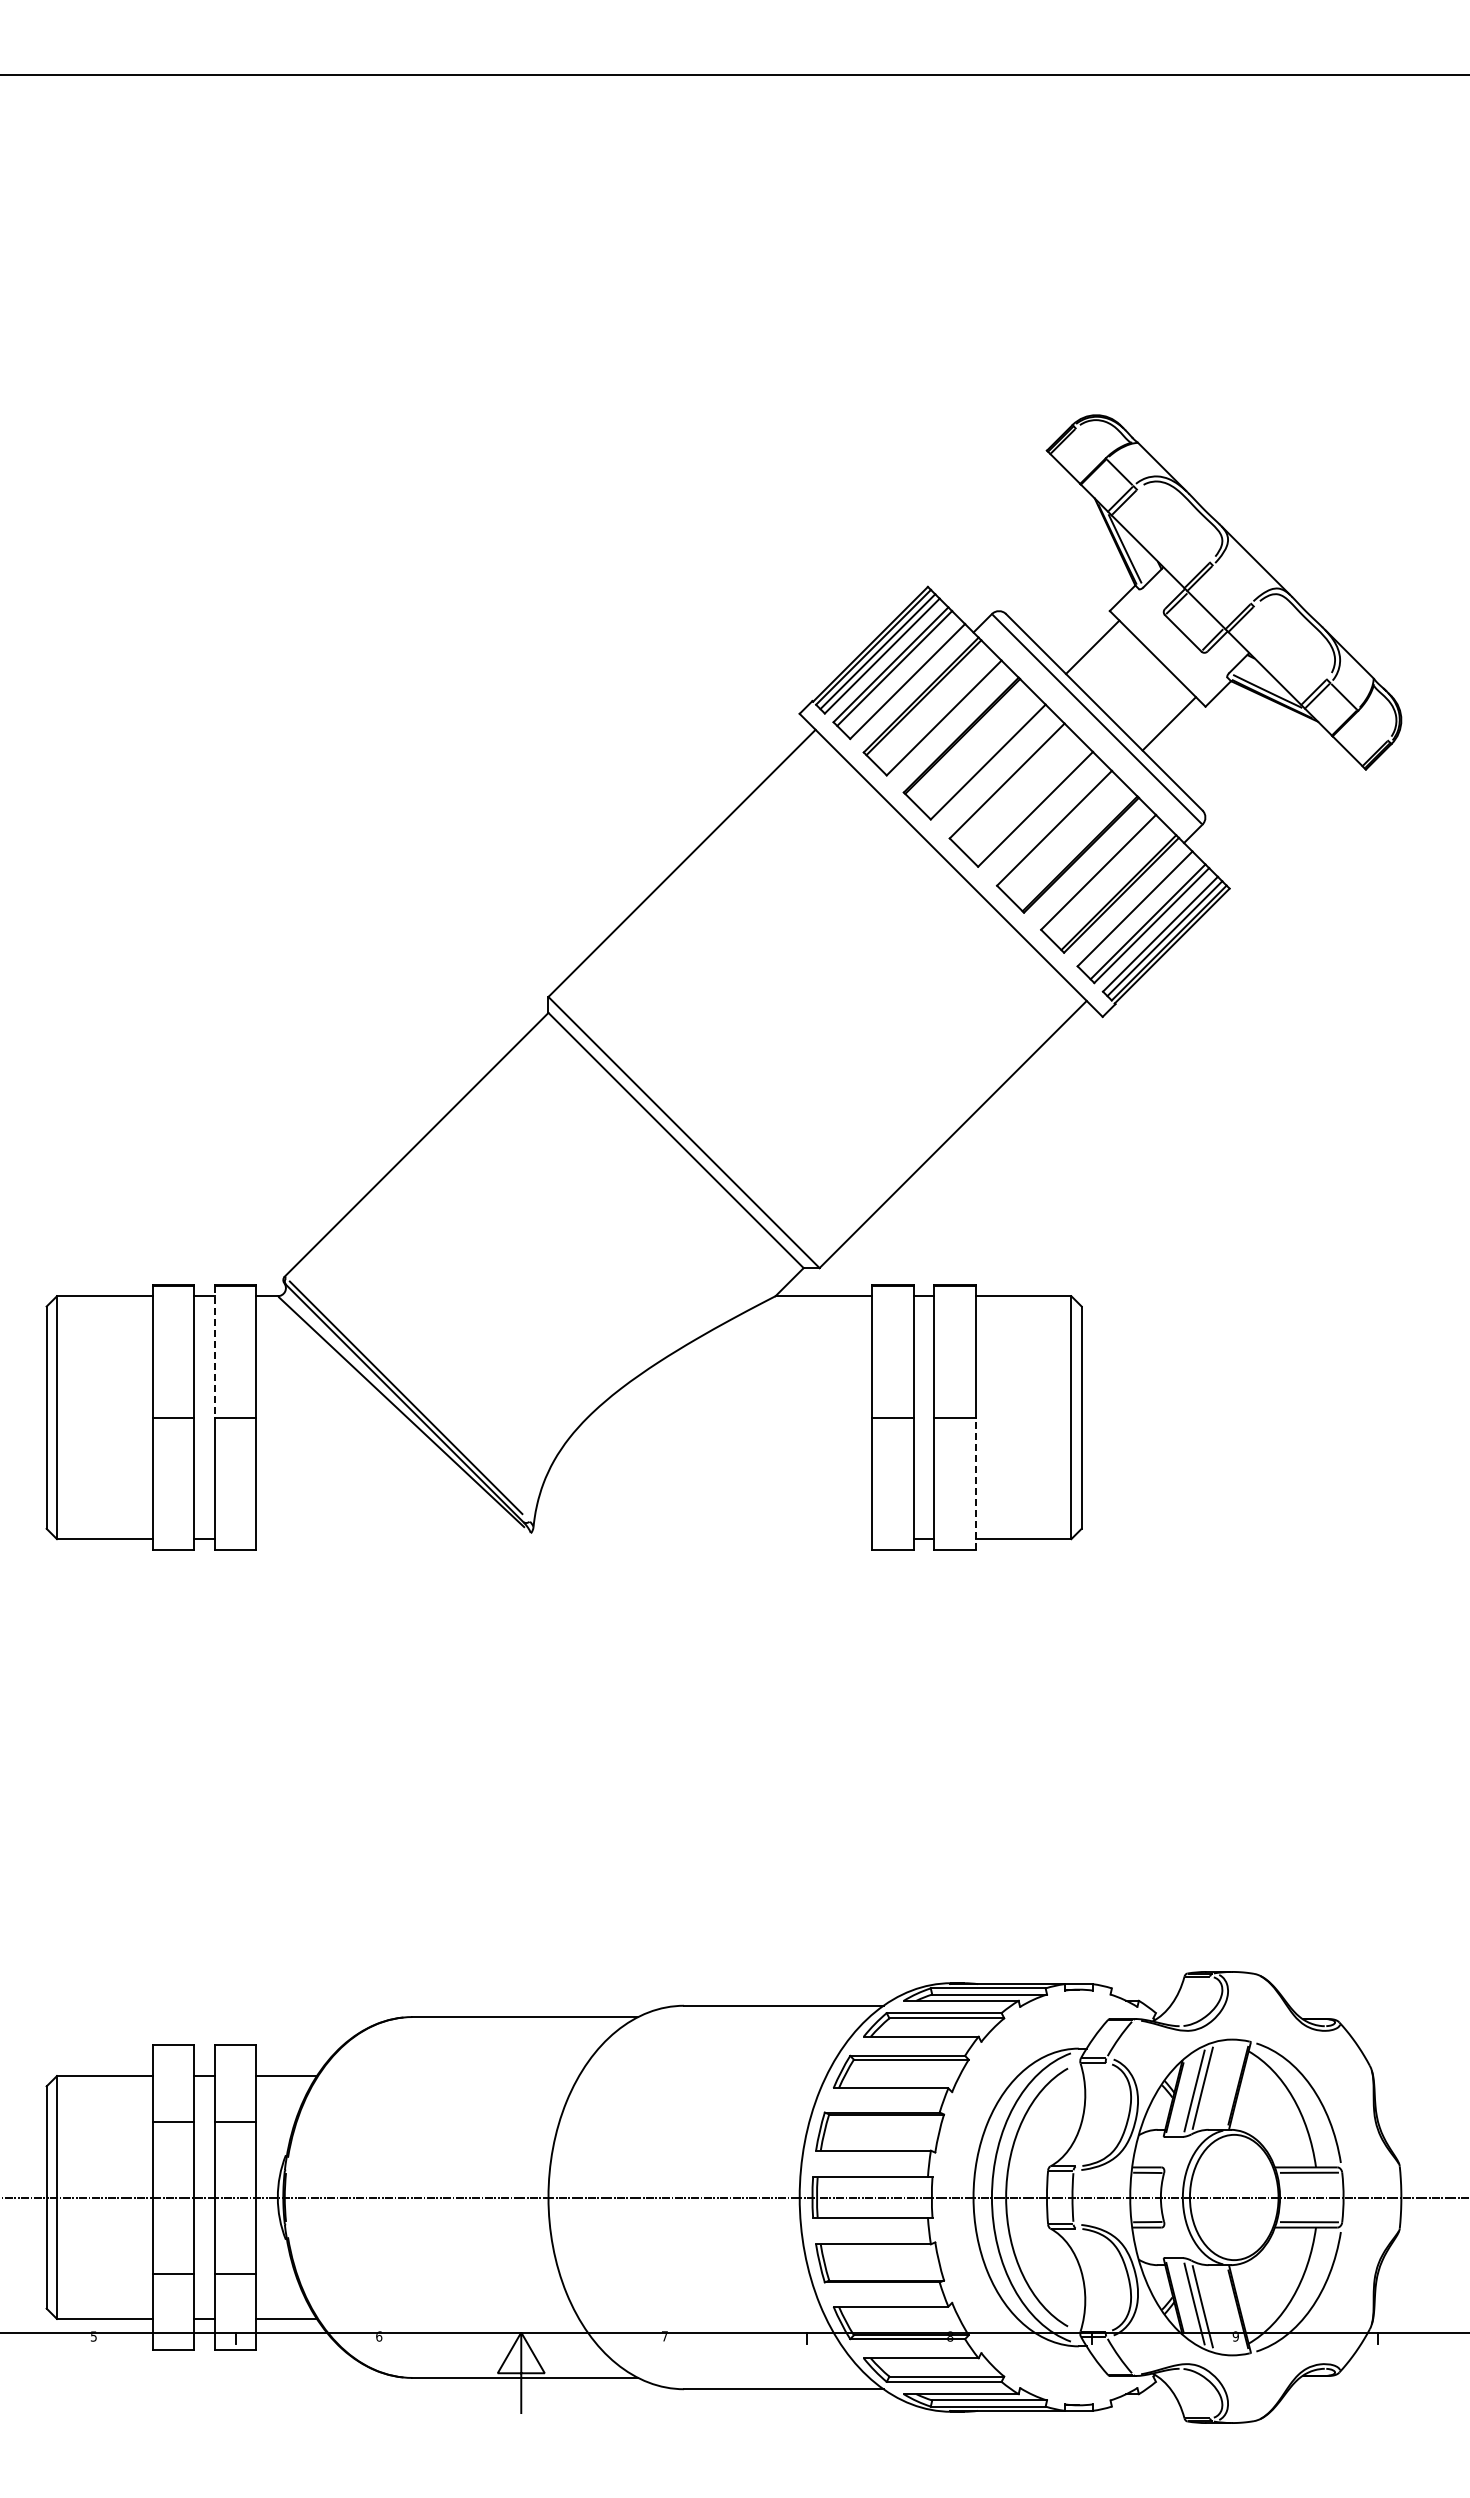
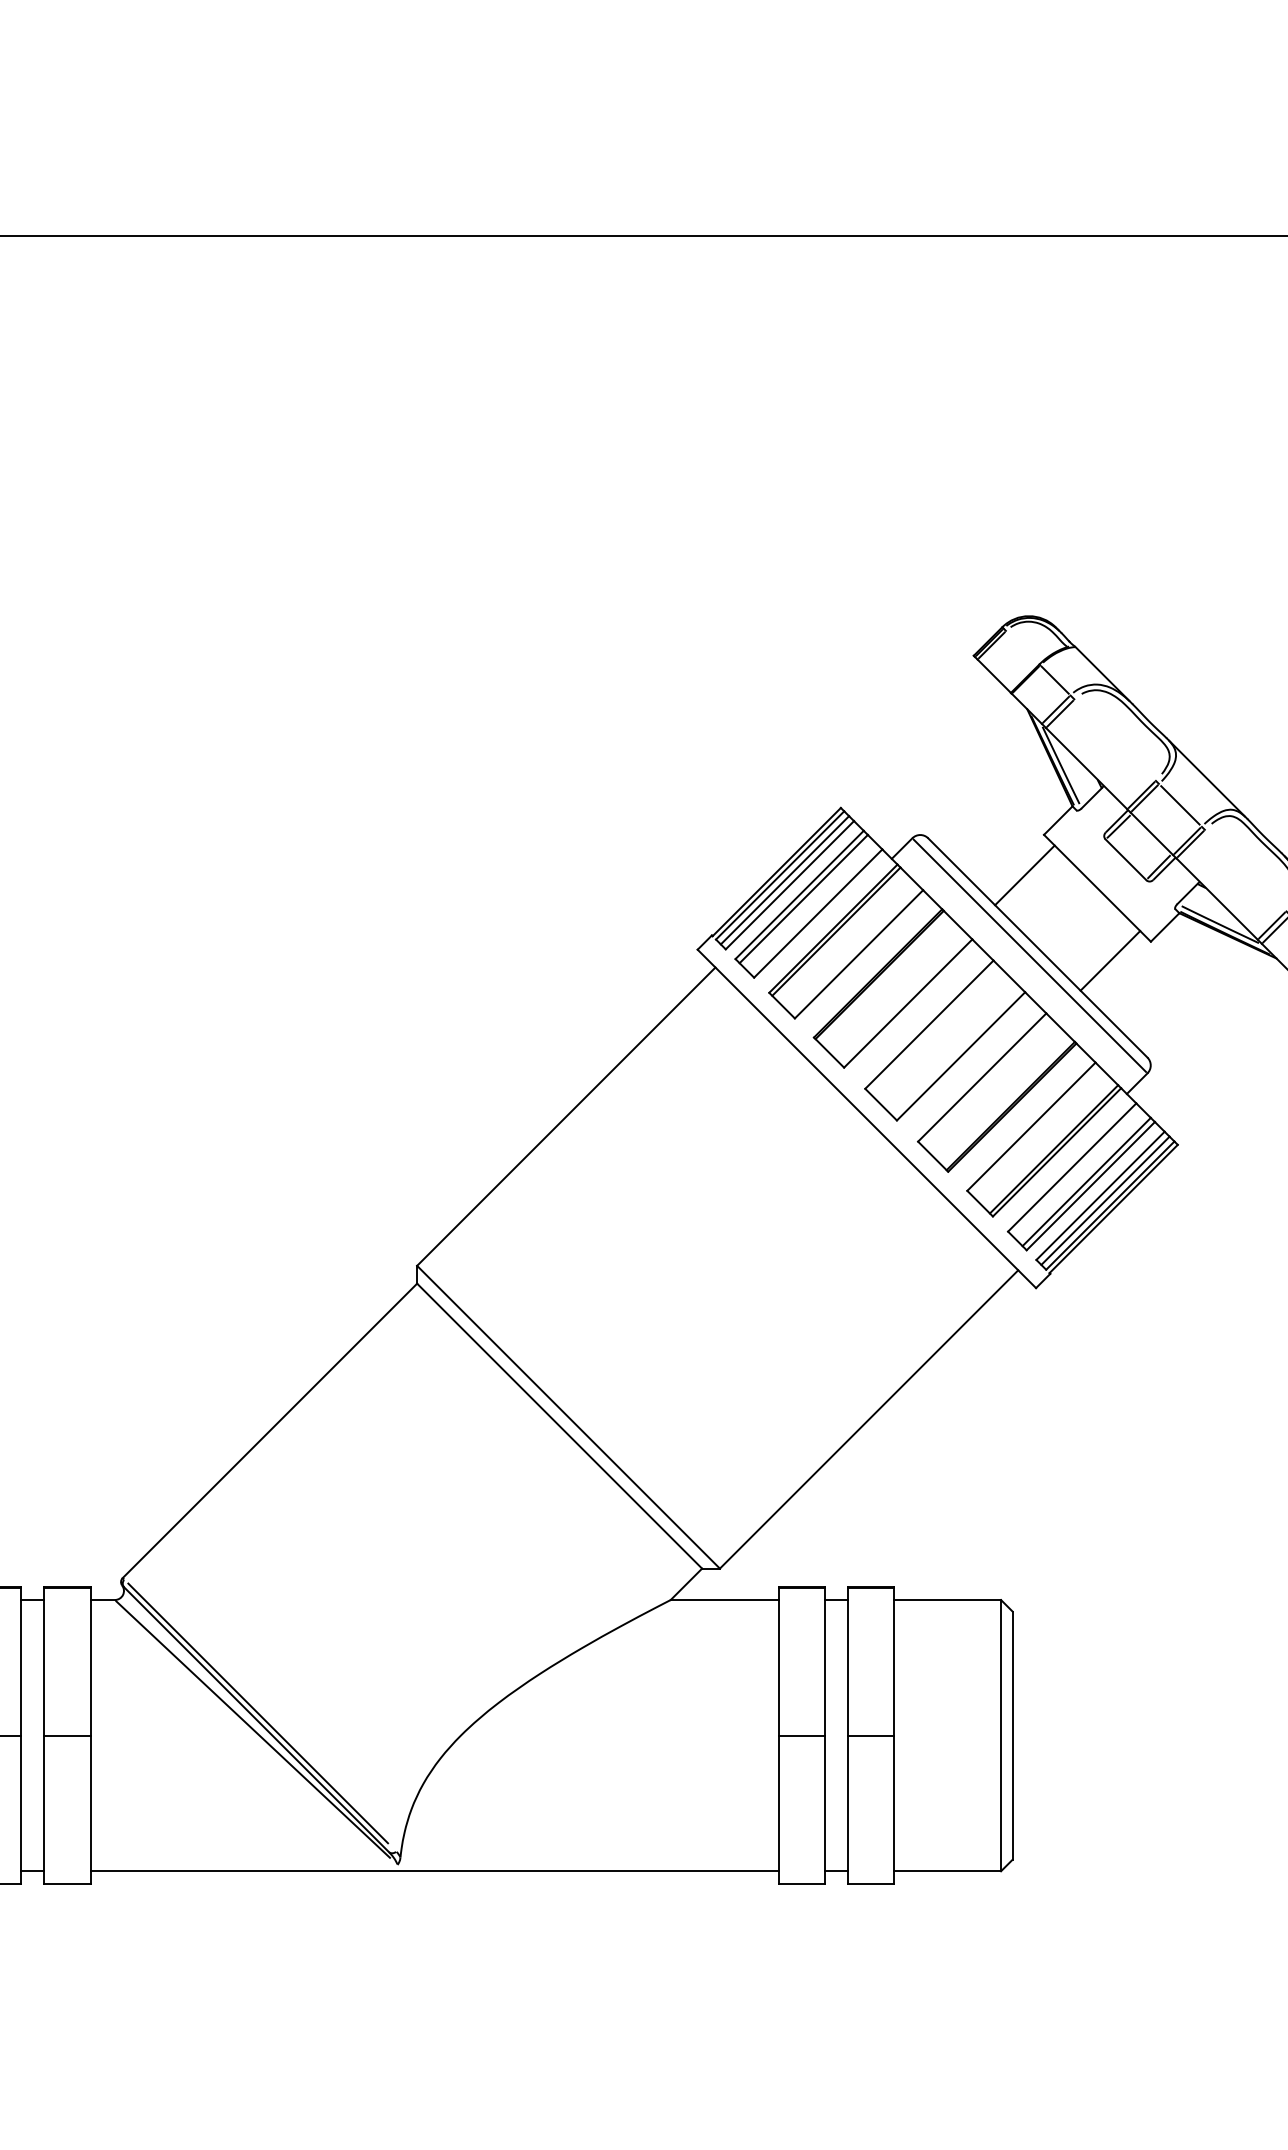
line: (1231, 584) -> (1179, 805), added
line: (214, 1352) -> (44, 1662), dashed -> solid
line: (975, 1483) -> (894, 1809), dashed -> solid
line: (564, 1539) -> (435, 1871), added

